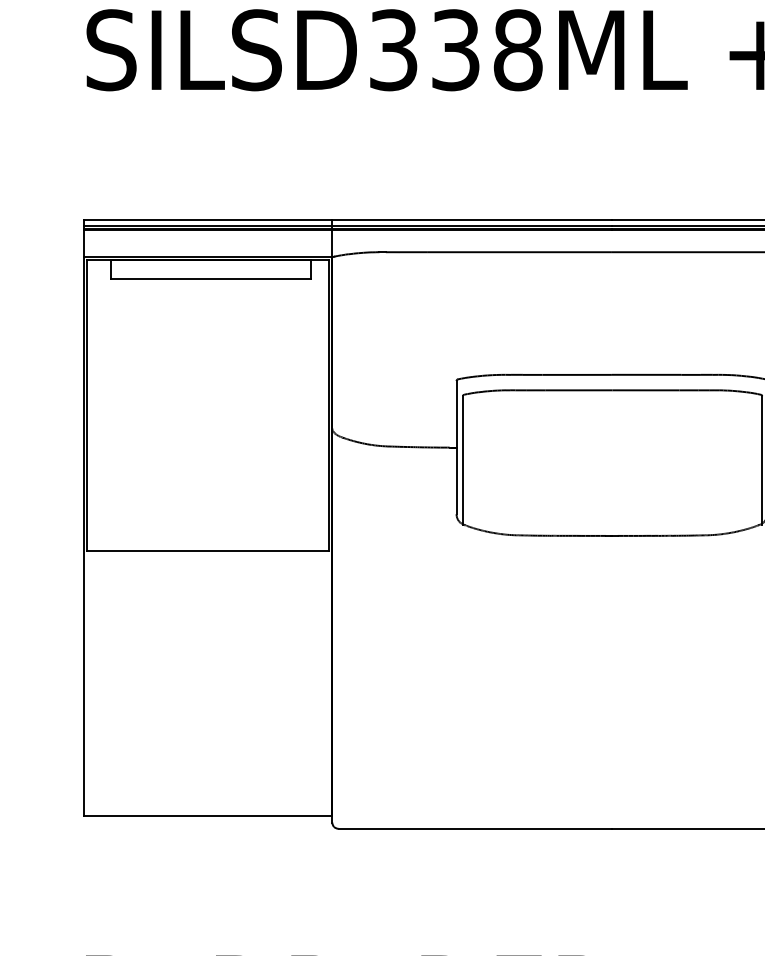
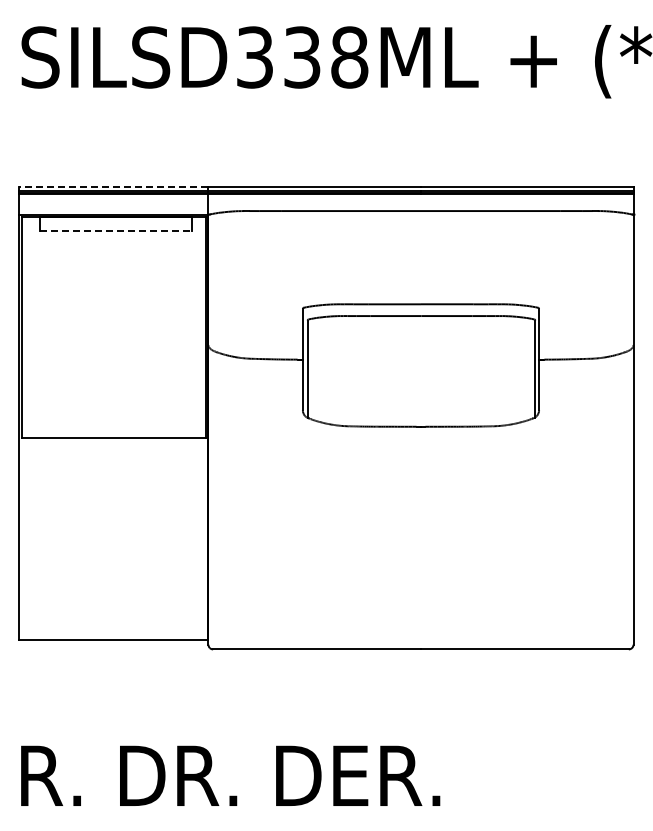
line: (207, 219) -> (113, 186), solid -> dashed
line: (211, 279) -> (116, 231), solid -> dashed

